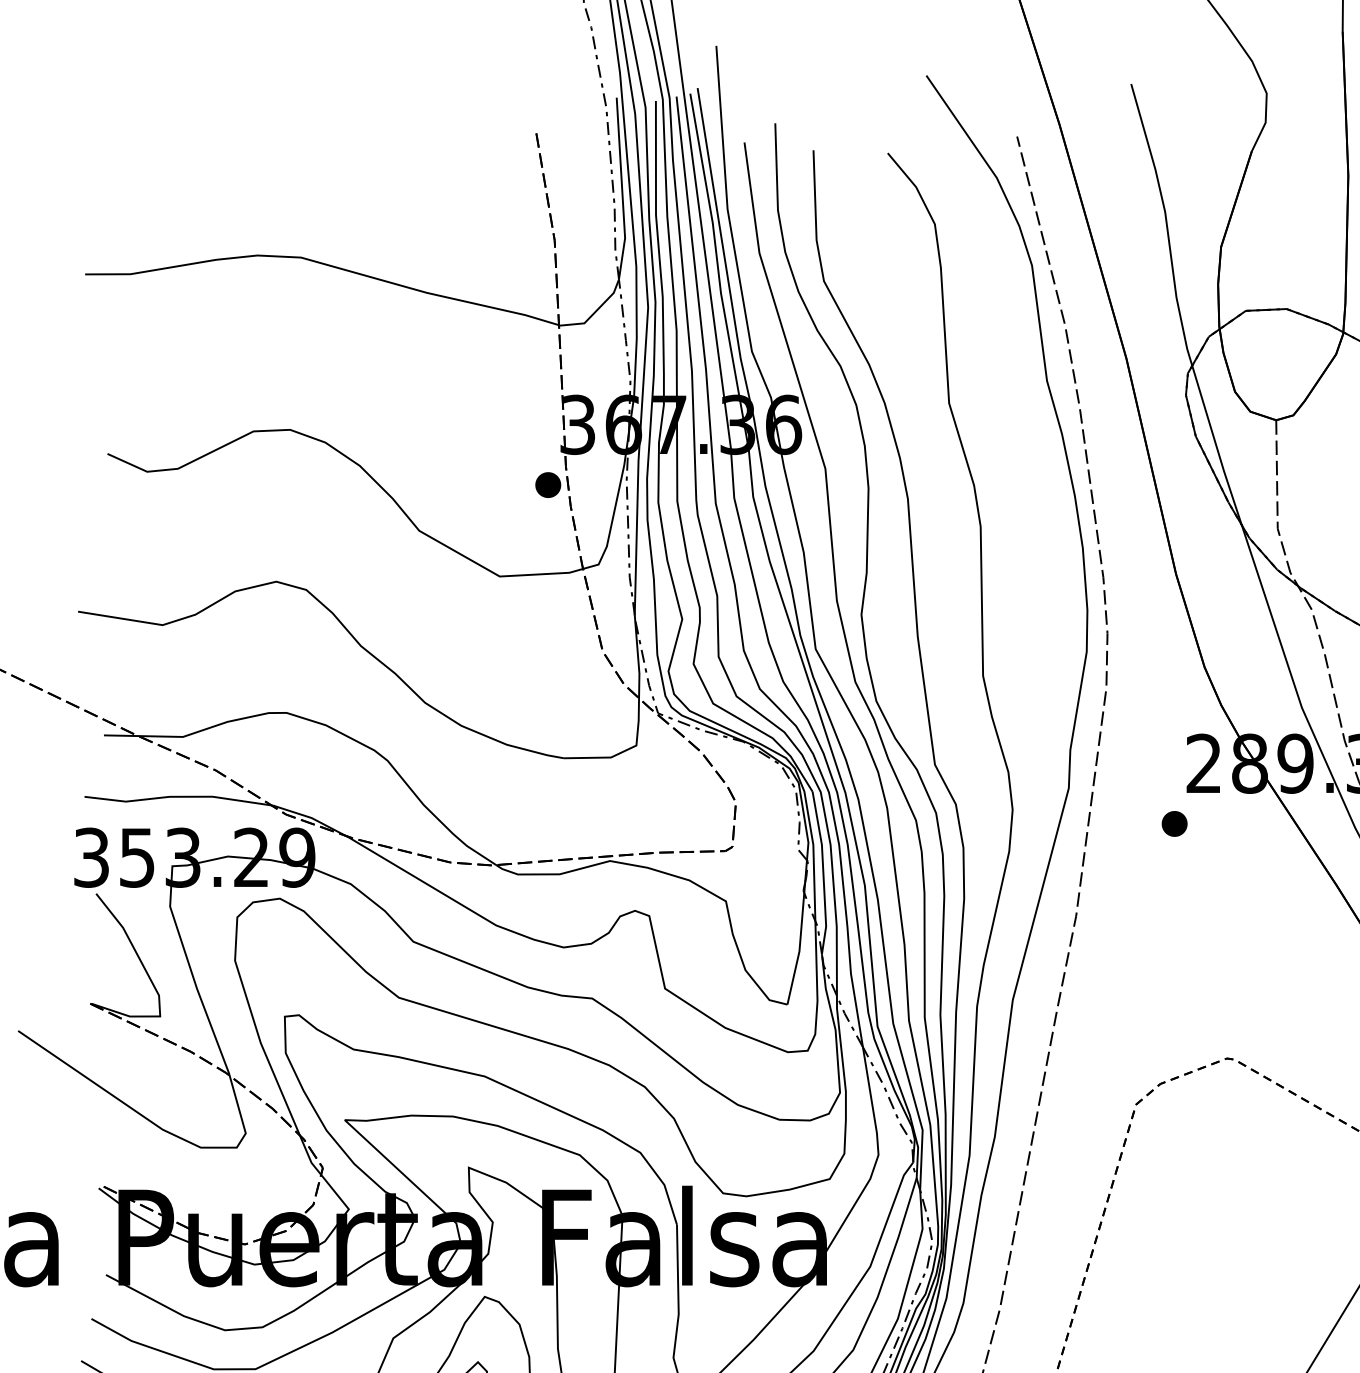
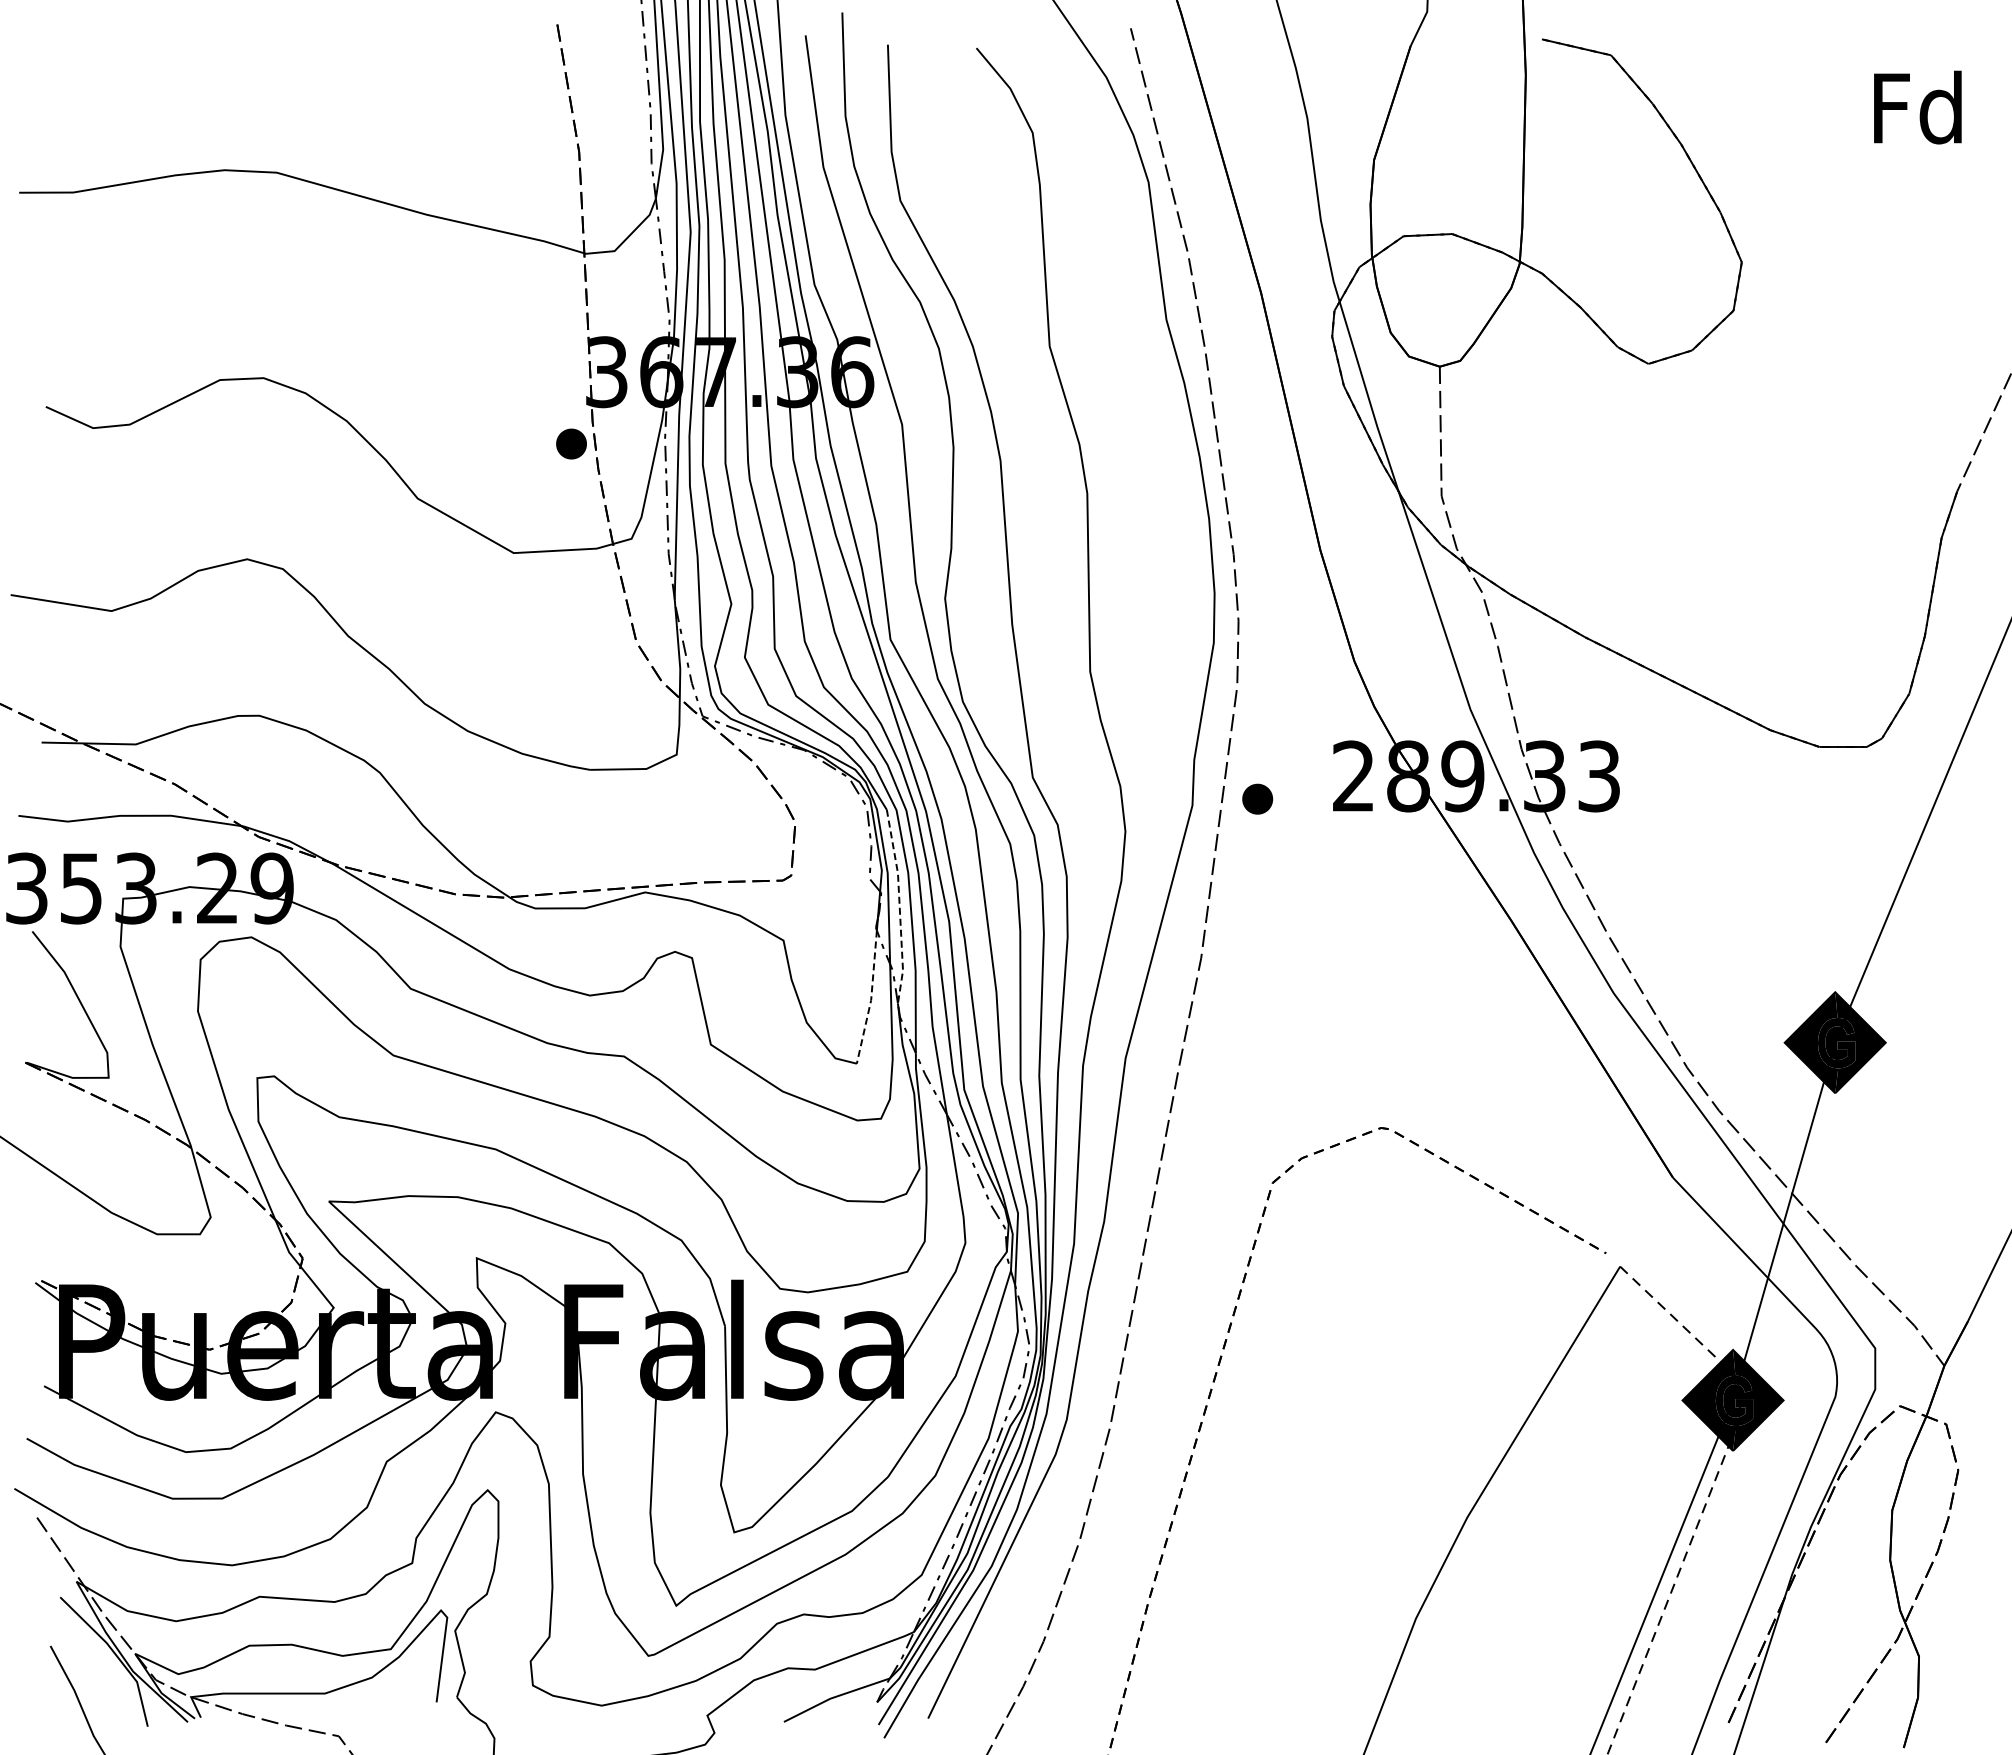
part: (1174, 823) -> (1257, 798), moved
line: (823, 873) -> (899, 907), solid -> dashed
line: (799, 949) -> (871, 998), solid -> dashed

